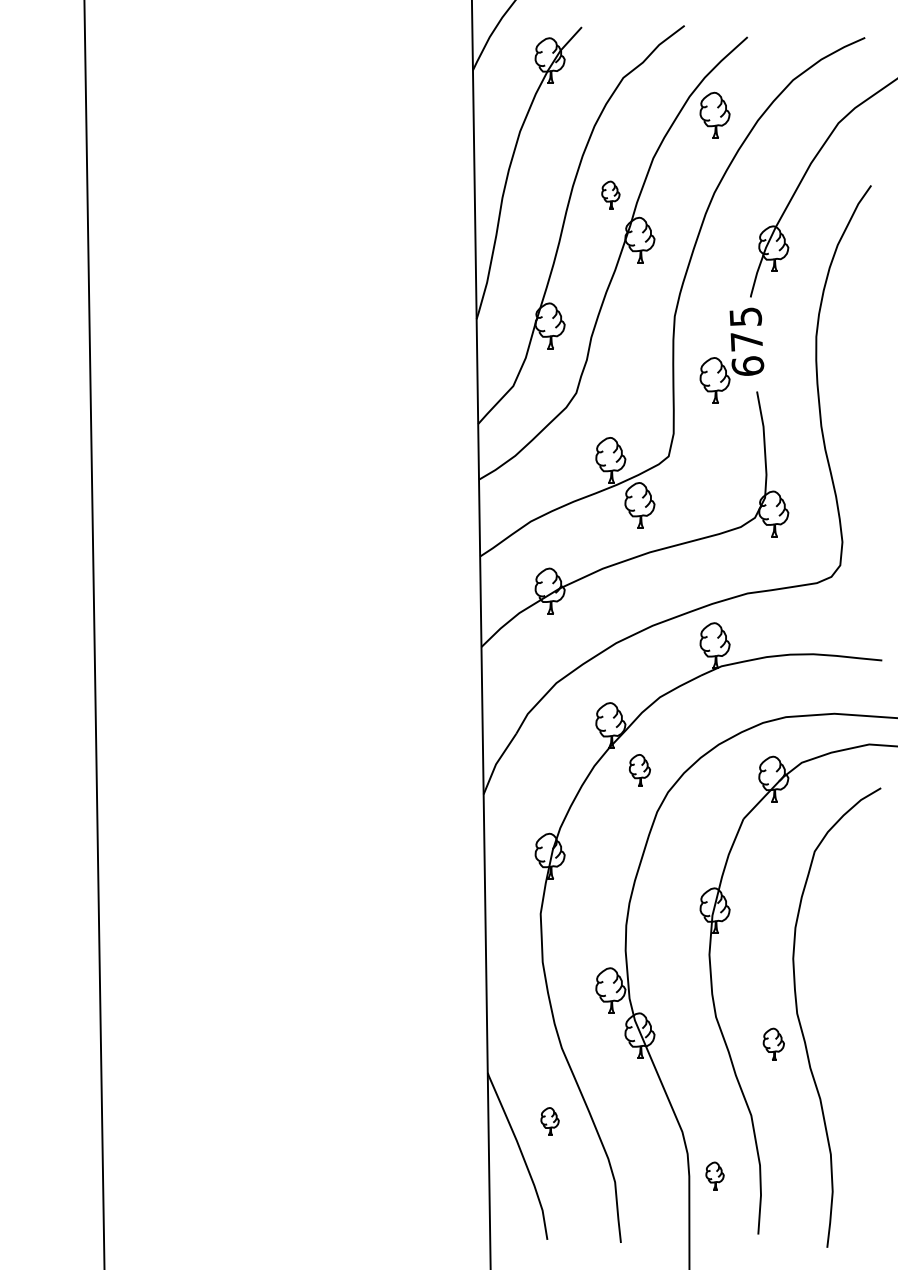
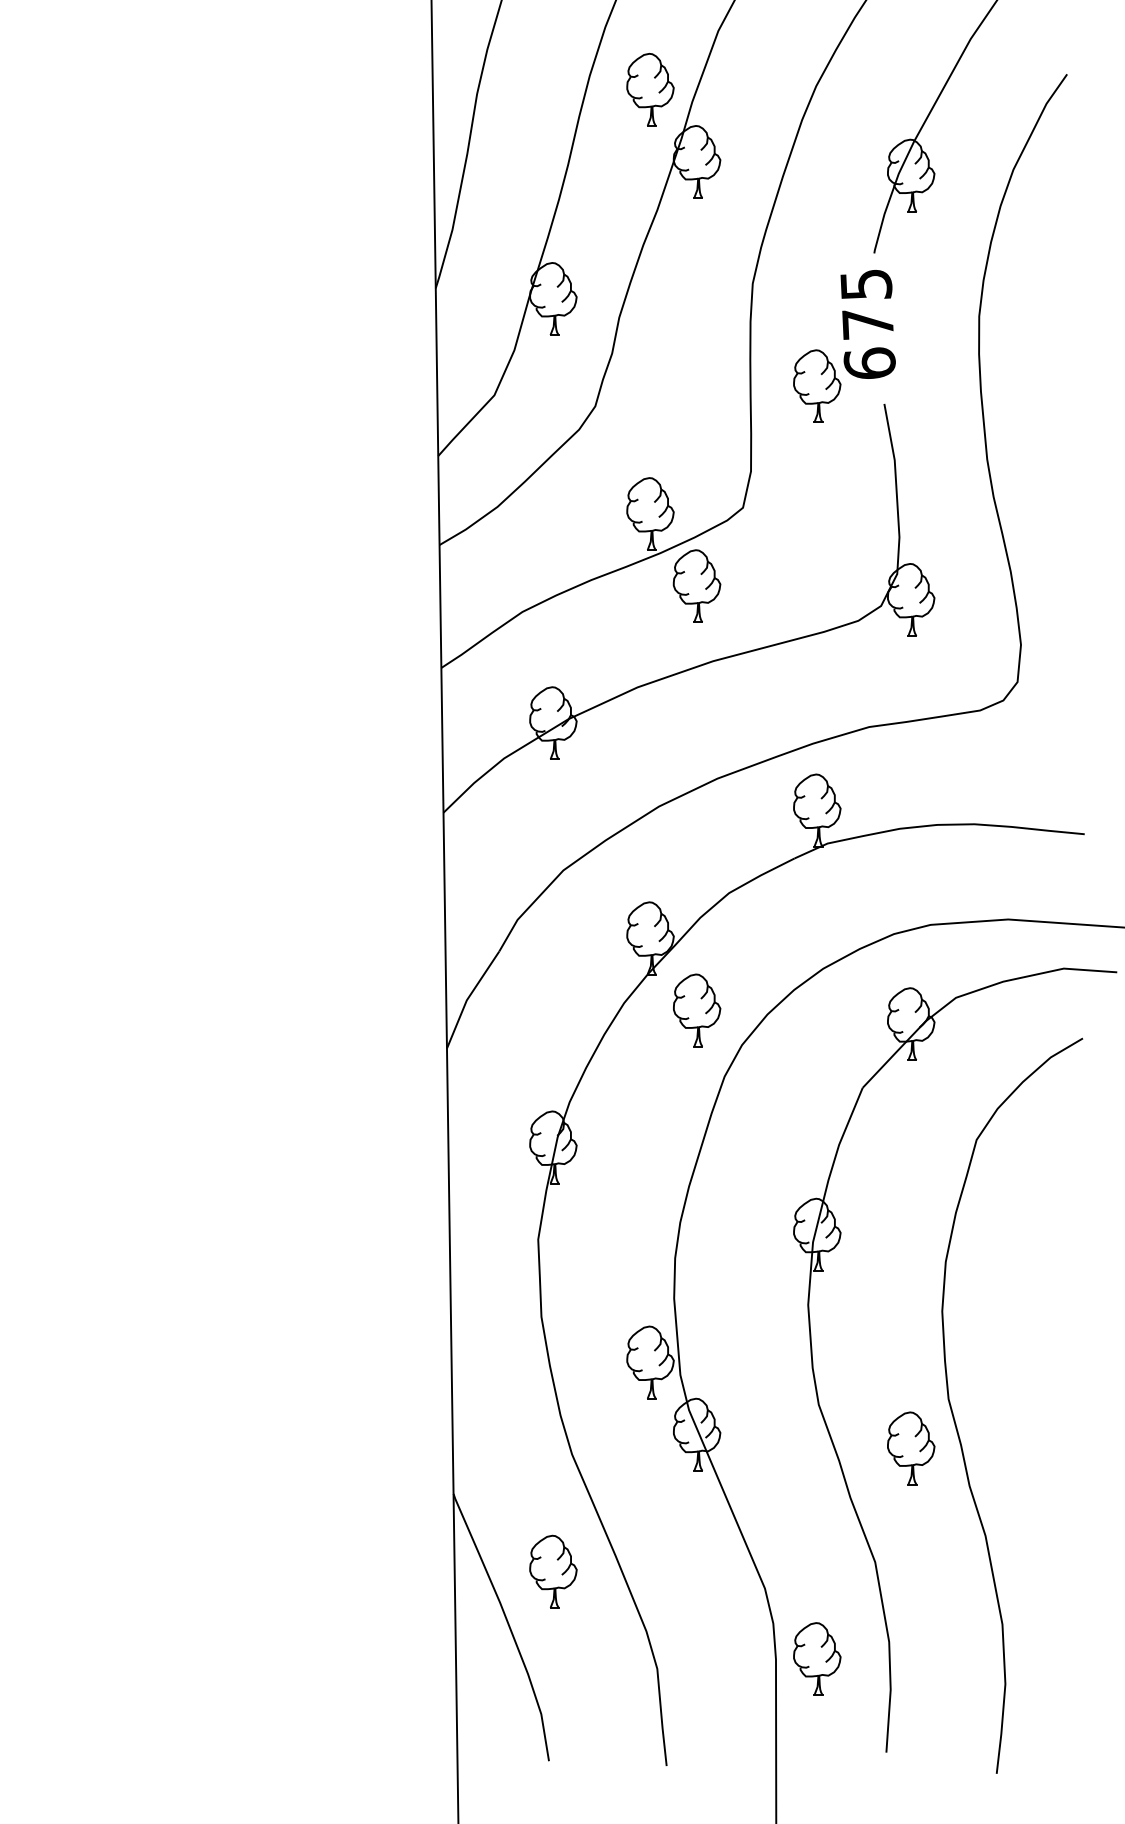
part: (610, 194) -> (649, 88), size x1.67
part: (639, 770) -> (696, 1010), size x1.43
part: (773, 1044) -> (910, 1448), size x1.43
part: (549, 1121) -> (552, 1571), size x1.67
part: (714, 1175) -> (816, 1658), size x1.67

